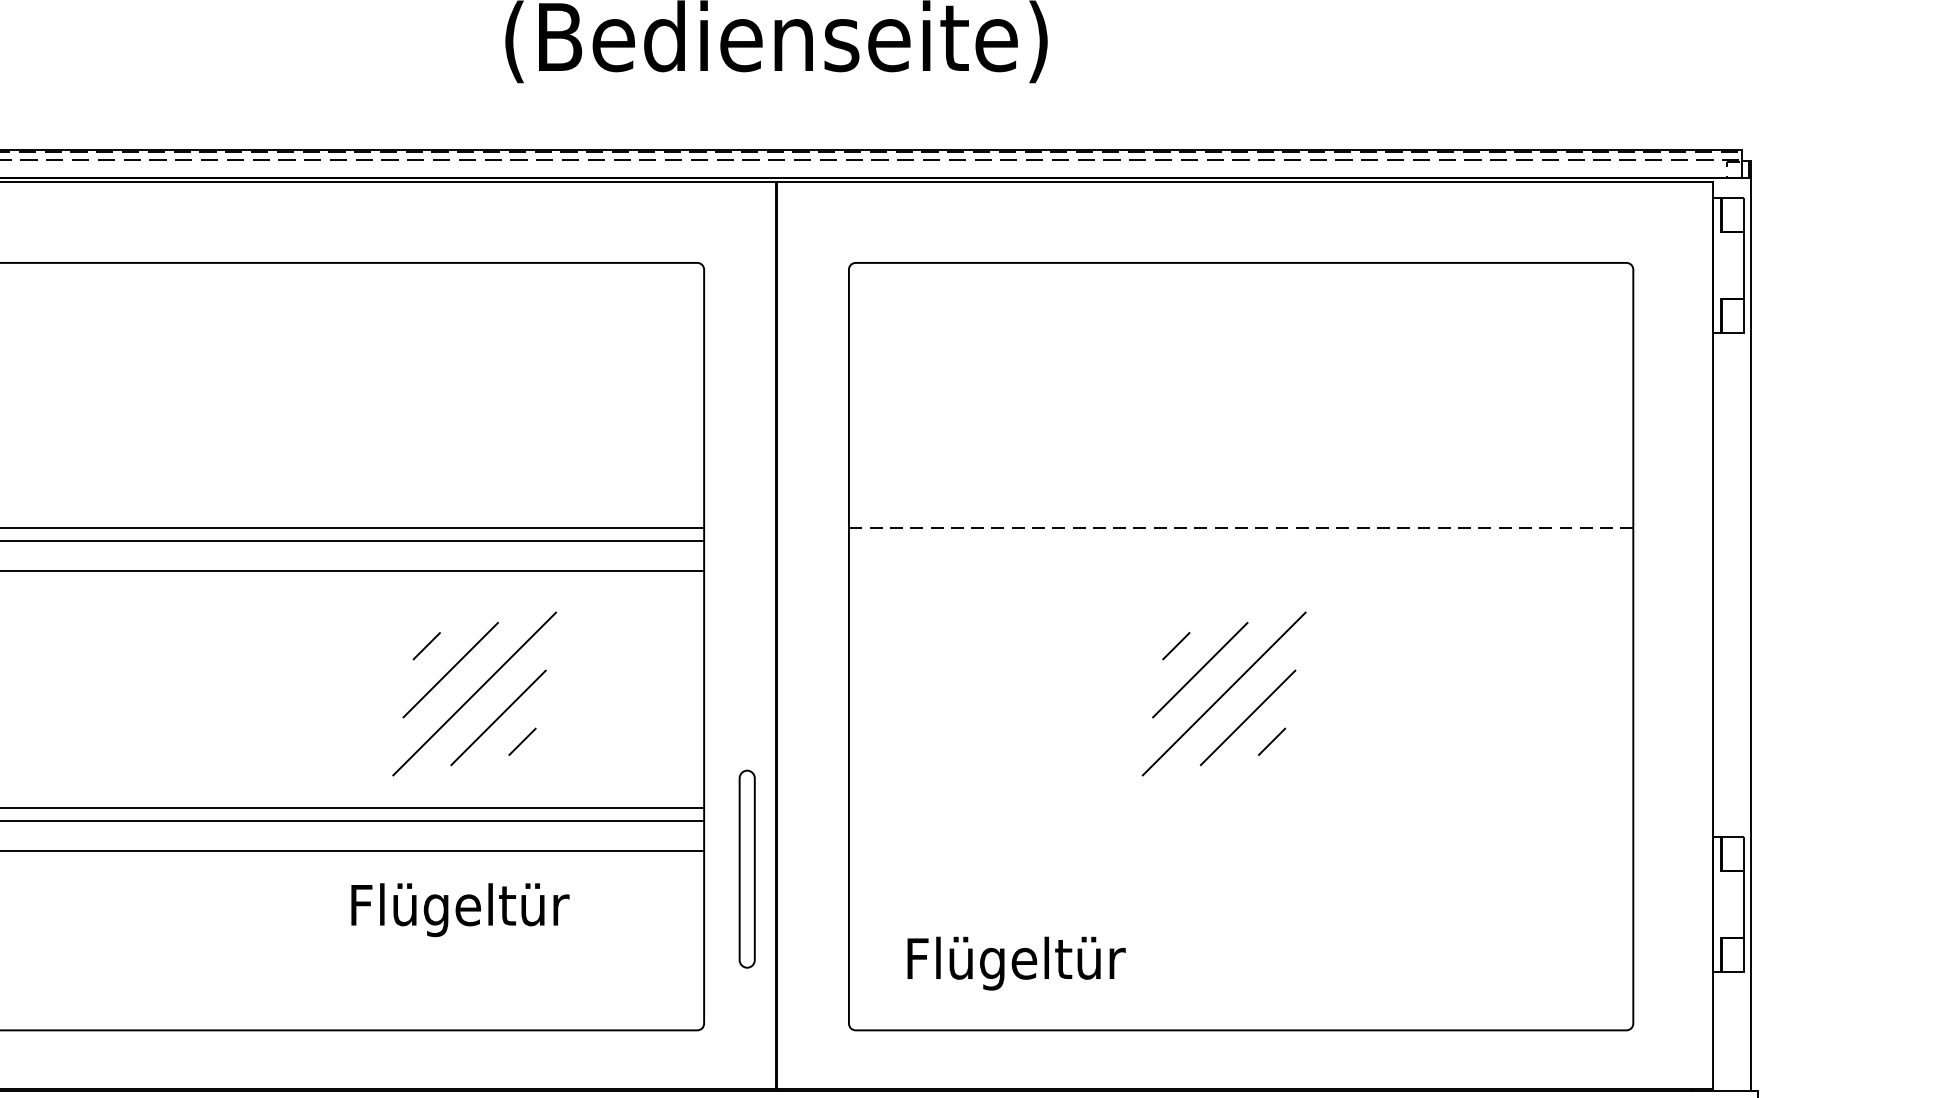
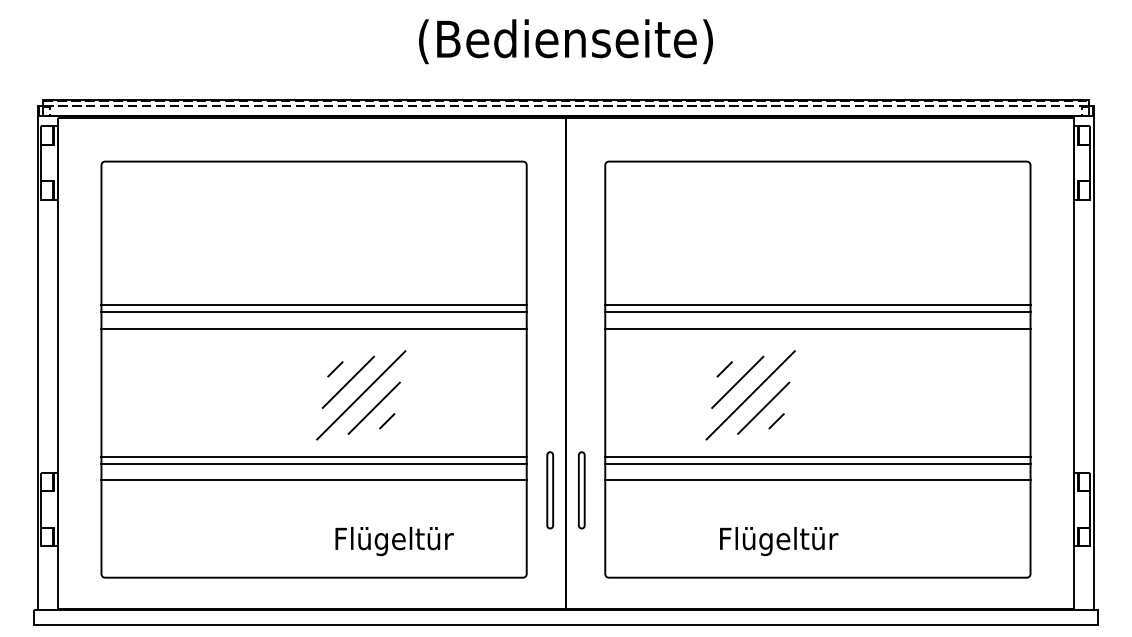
line: (1240, 528) -> (817, 305), dashed -> solid
line: (1240, 541) -> (817, 312), added
line: (1240, 570) -> (817, 328), added
part: (474, 694) -> (361, 395), moved
part: (1223, 694) -> (750, 395), moved
line: (1240, 806) -> (817, 456), added
line: (1240, 821) -> (817, 464), added
line: (1240, 851) -> (817, 480), added
part: (747, 869) -> (550, 490), size x0.71
part: (805, 869) -> (581, 490), added
text: (460, 910) -> (394, 541), moved
text: (1017, 963) -> (779, 541), moved

